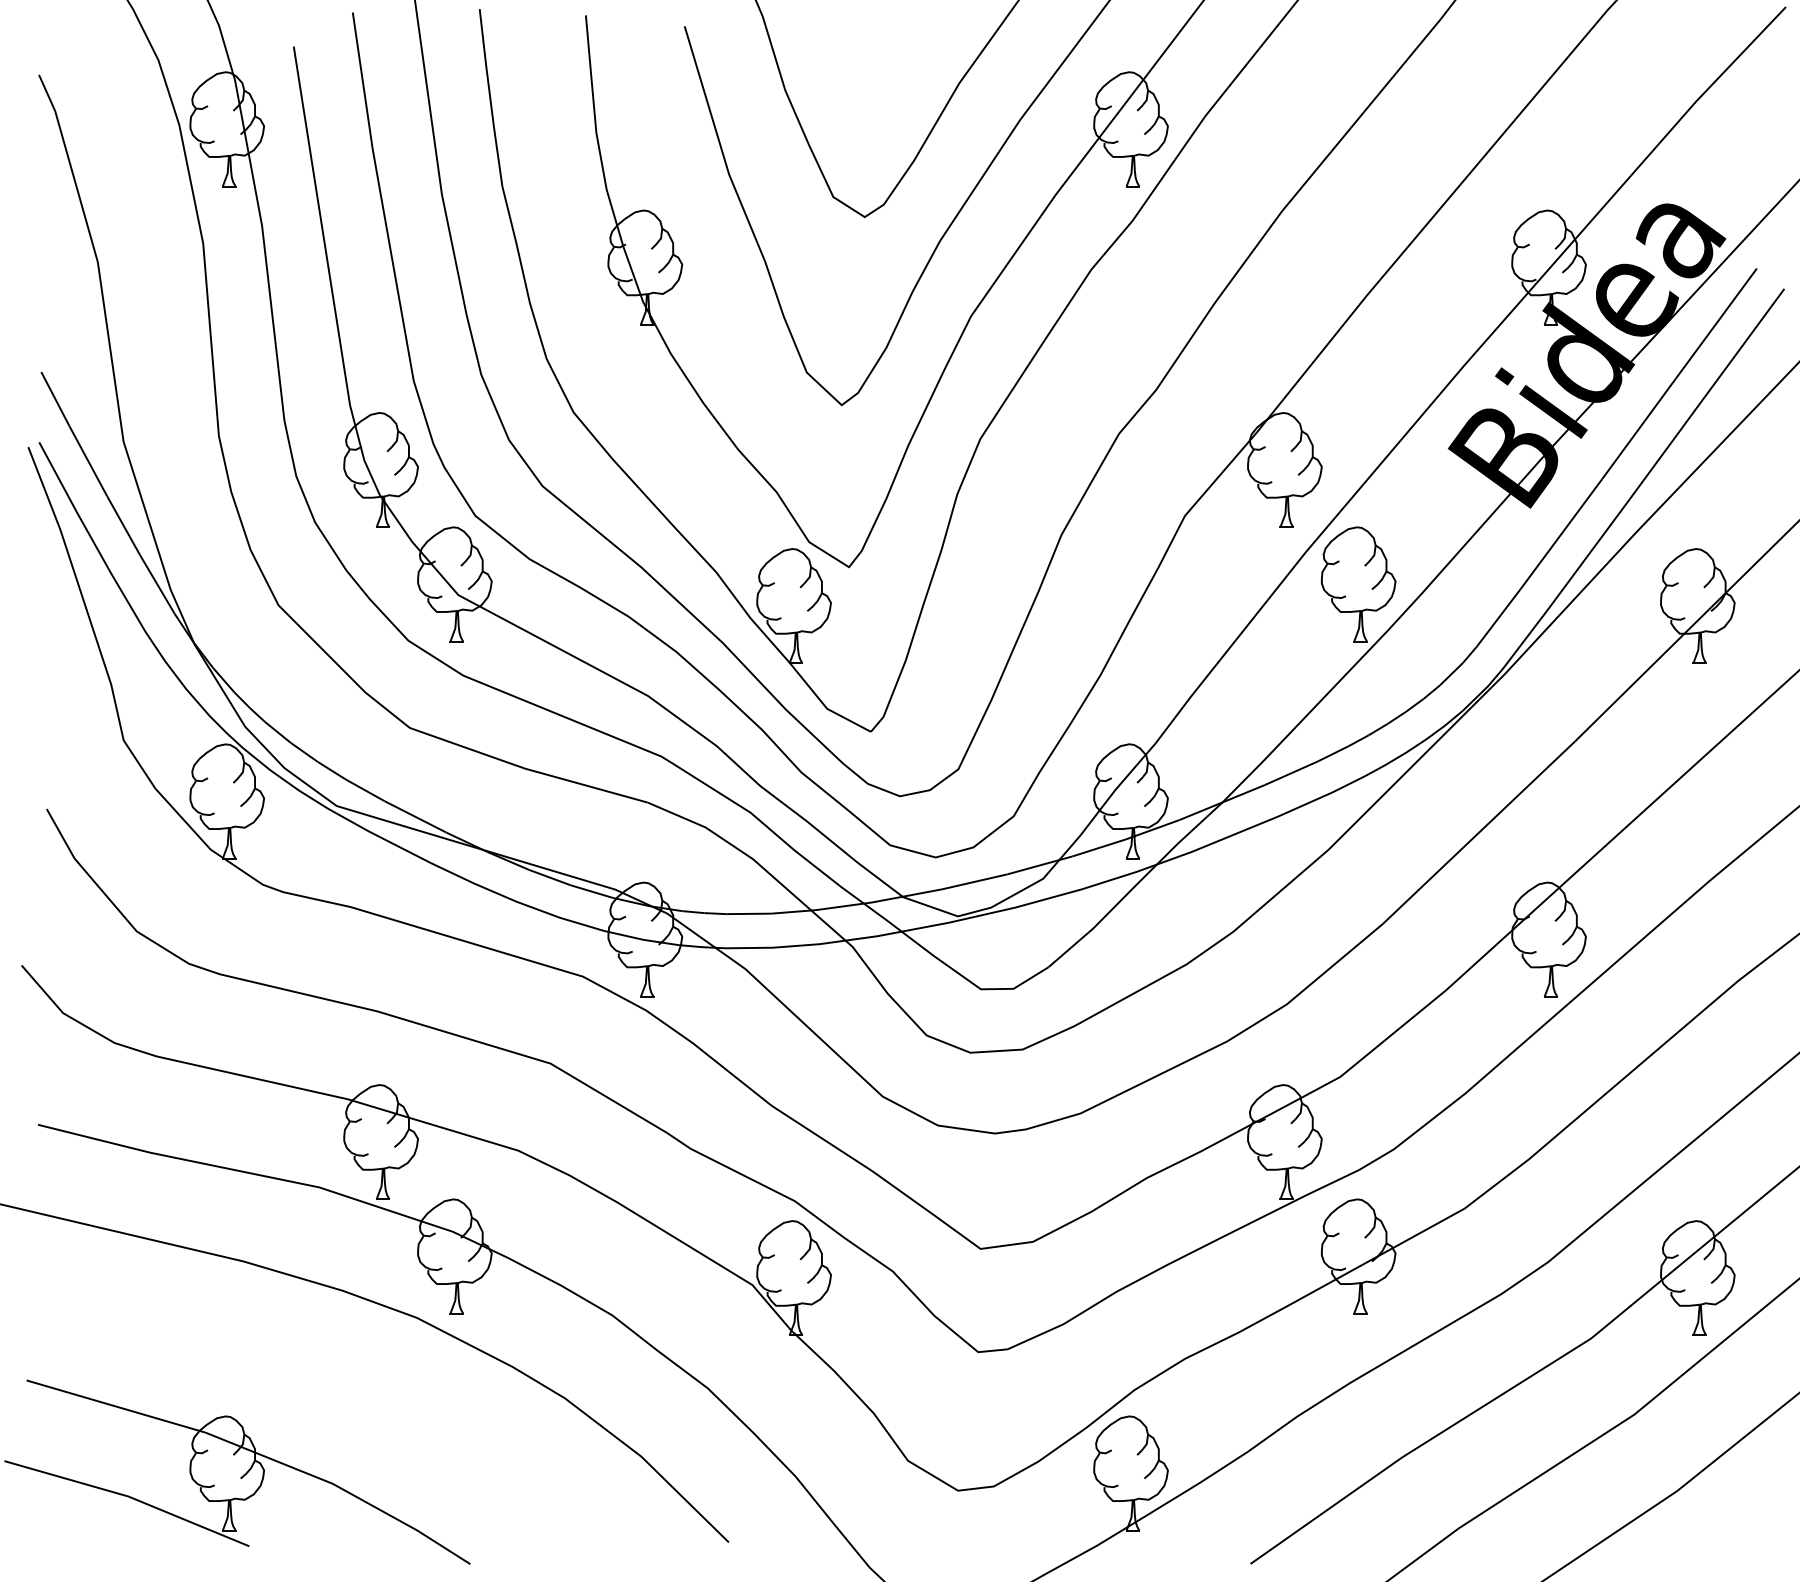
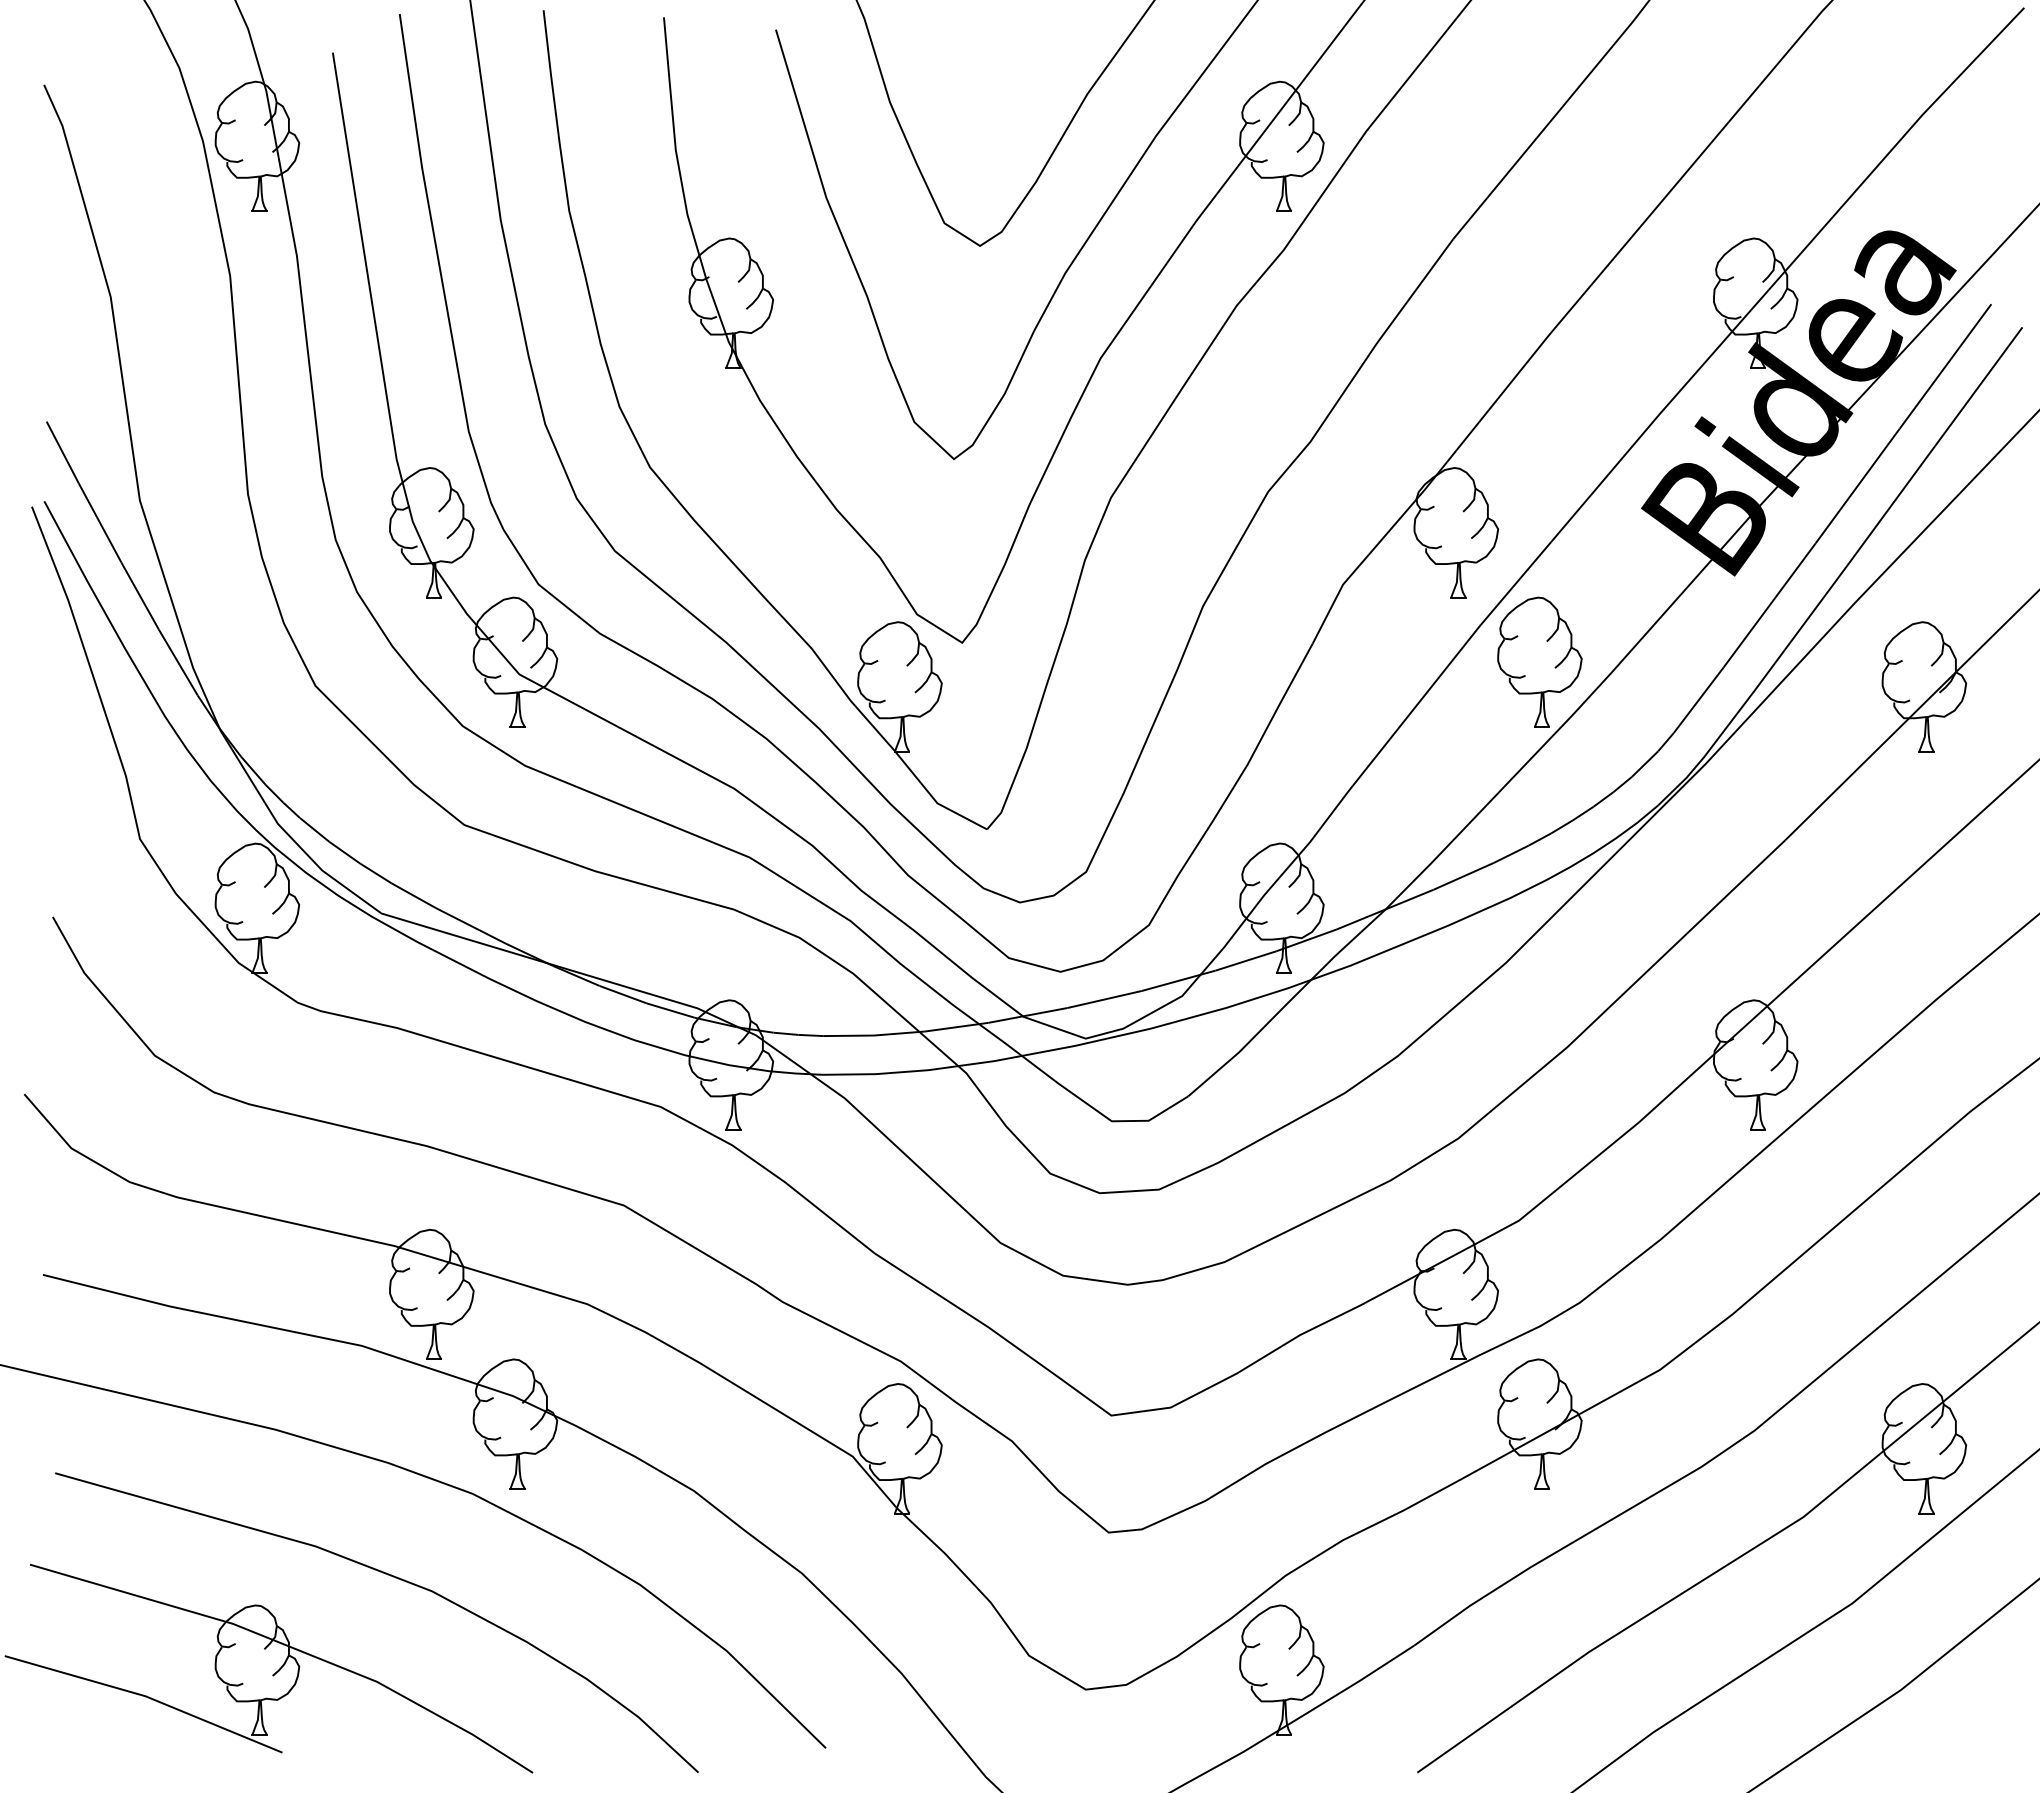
curve: (349, 1392) -> (395, 1578), added

